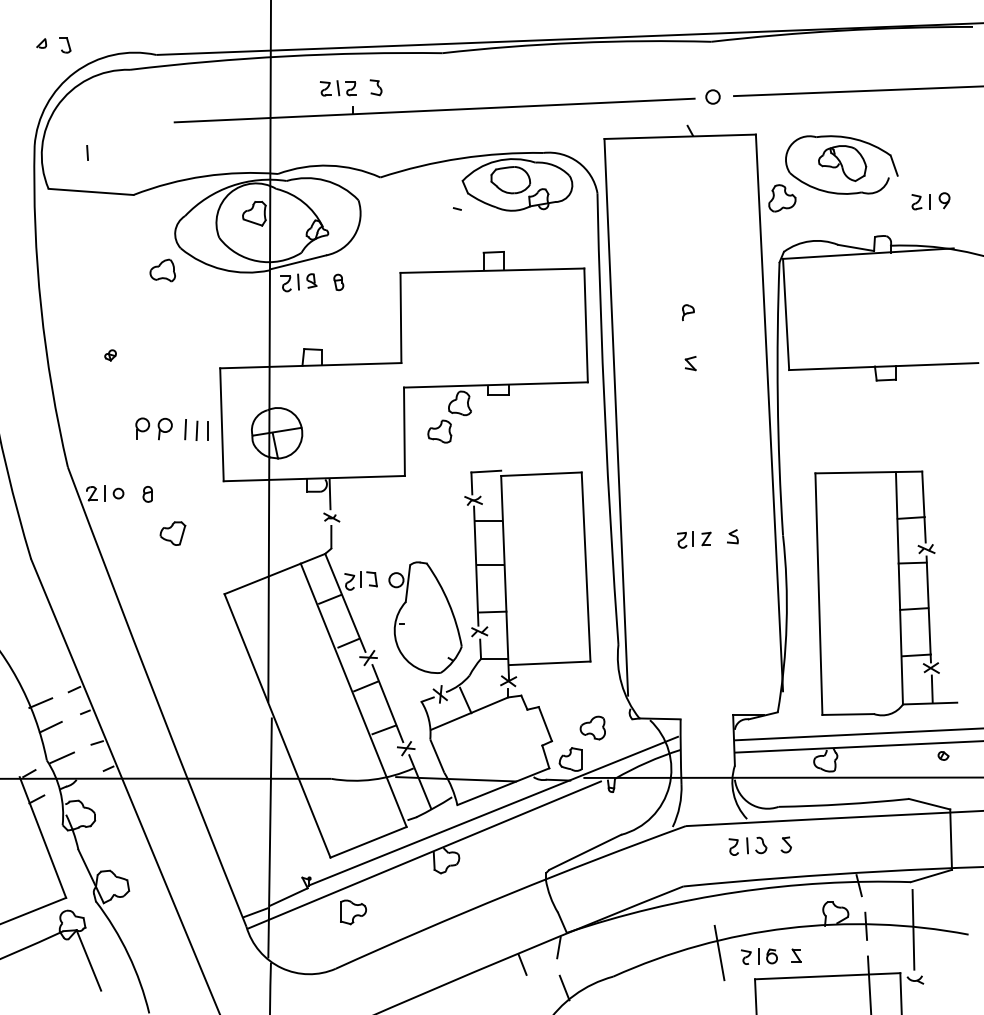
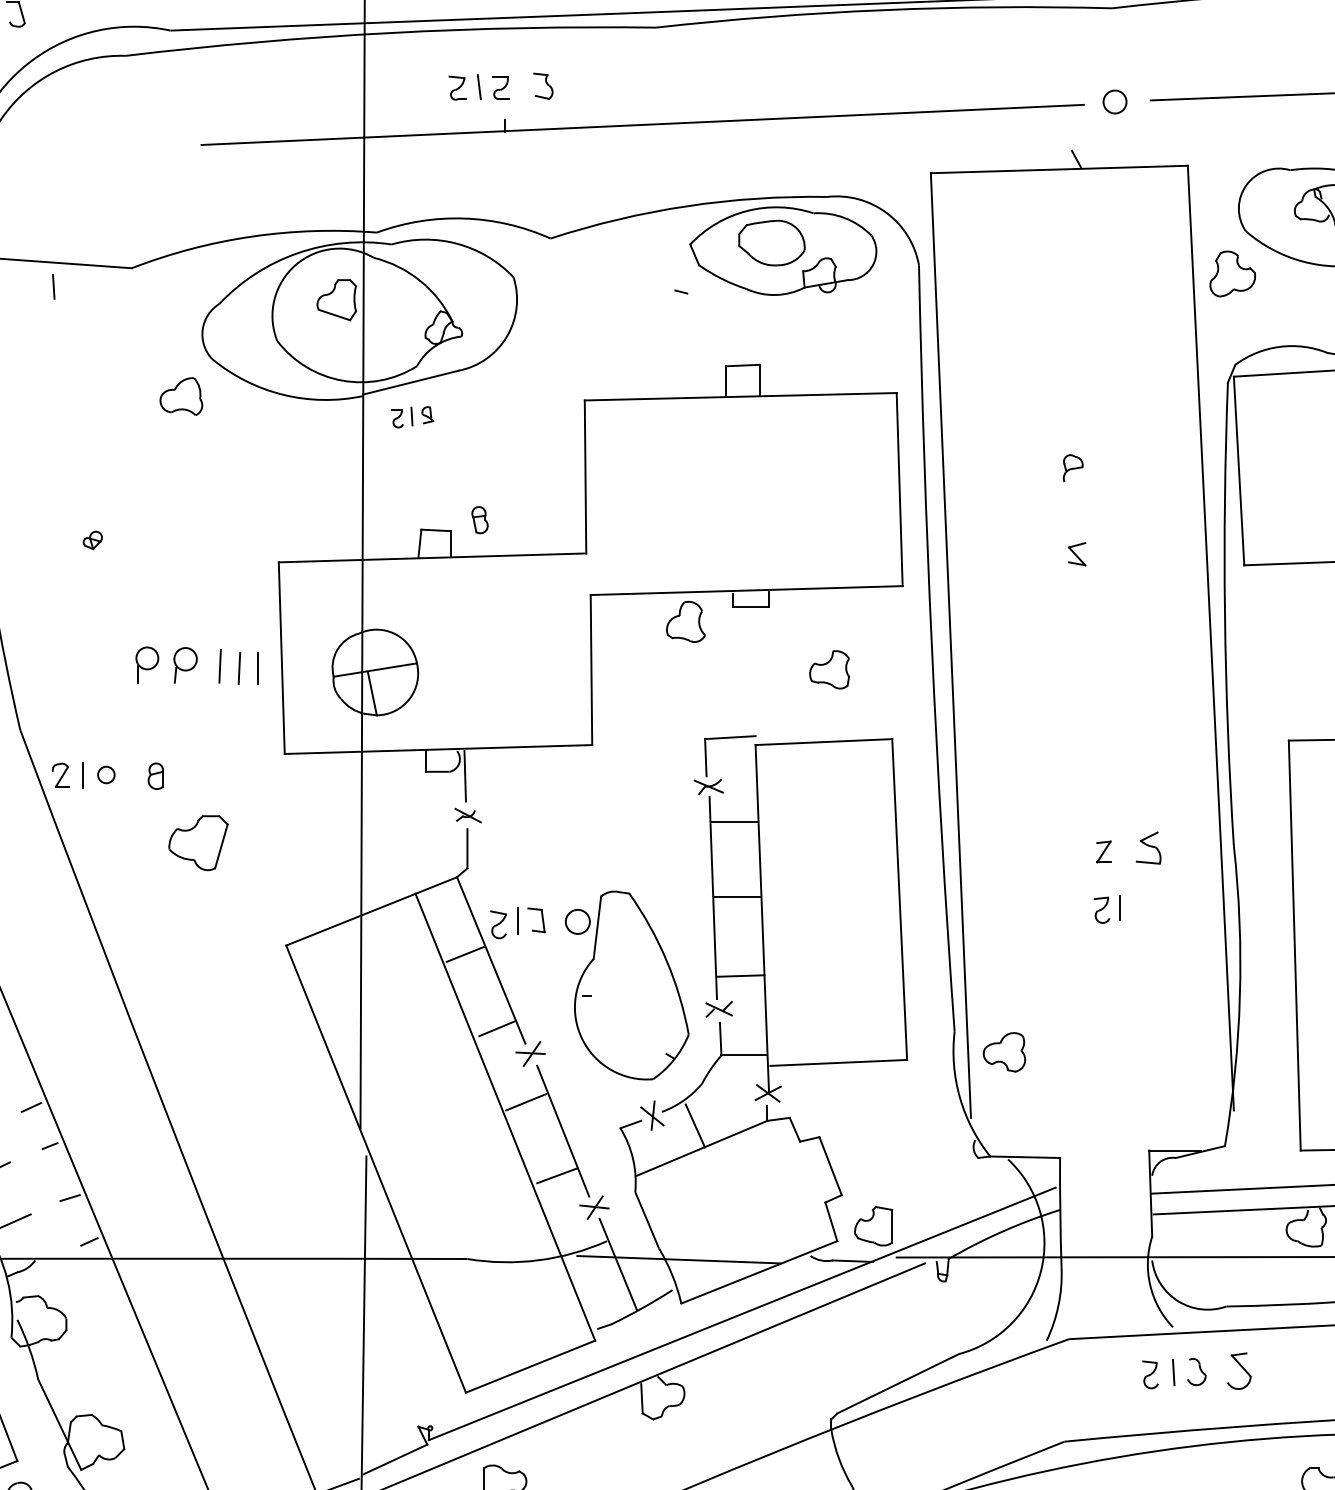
line: (87, 152) -> (53, 286), moved
part: (298, 282) -> (411, 416), size x0.7
part: (338, 282) -> (479, 520), moved
part: (439, 431) -> (829, 669), moved
part: (172, 533) -> (197, 842), size x1.4
part: (732, 536) -> (1148, 847), size x1.4
part: (685, 539) -> (1107, 908), moved
part: (592, 727) -> (1003, 1051), moved
part: (785, 844) -> (1238, 1370), size x1.4

